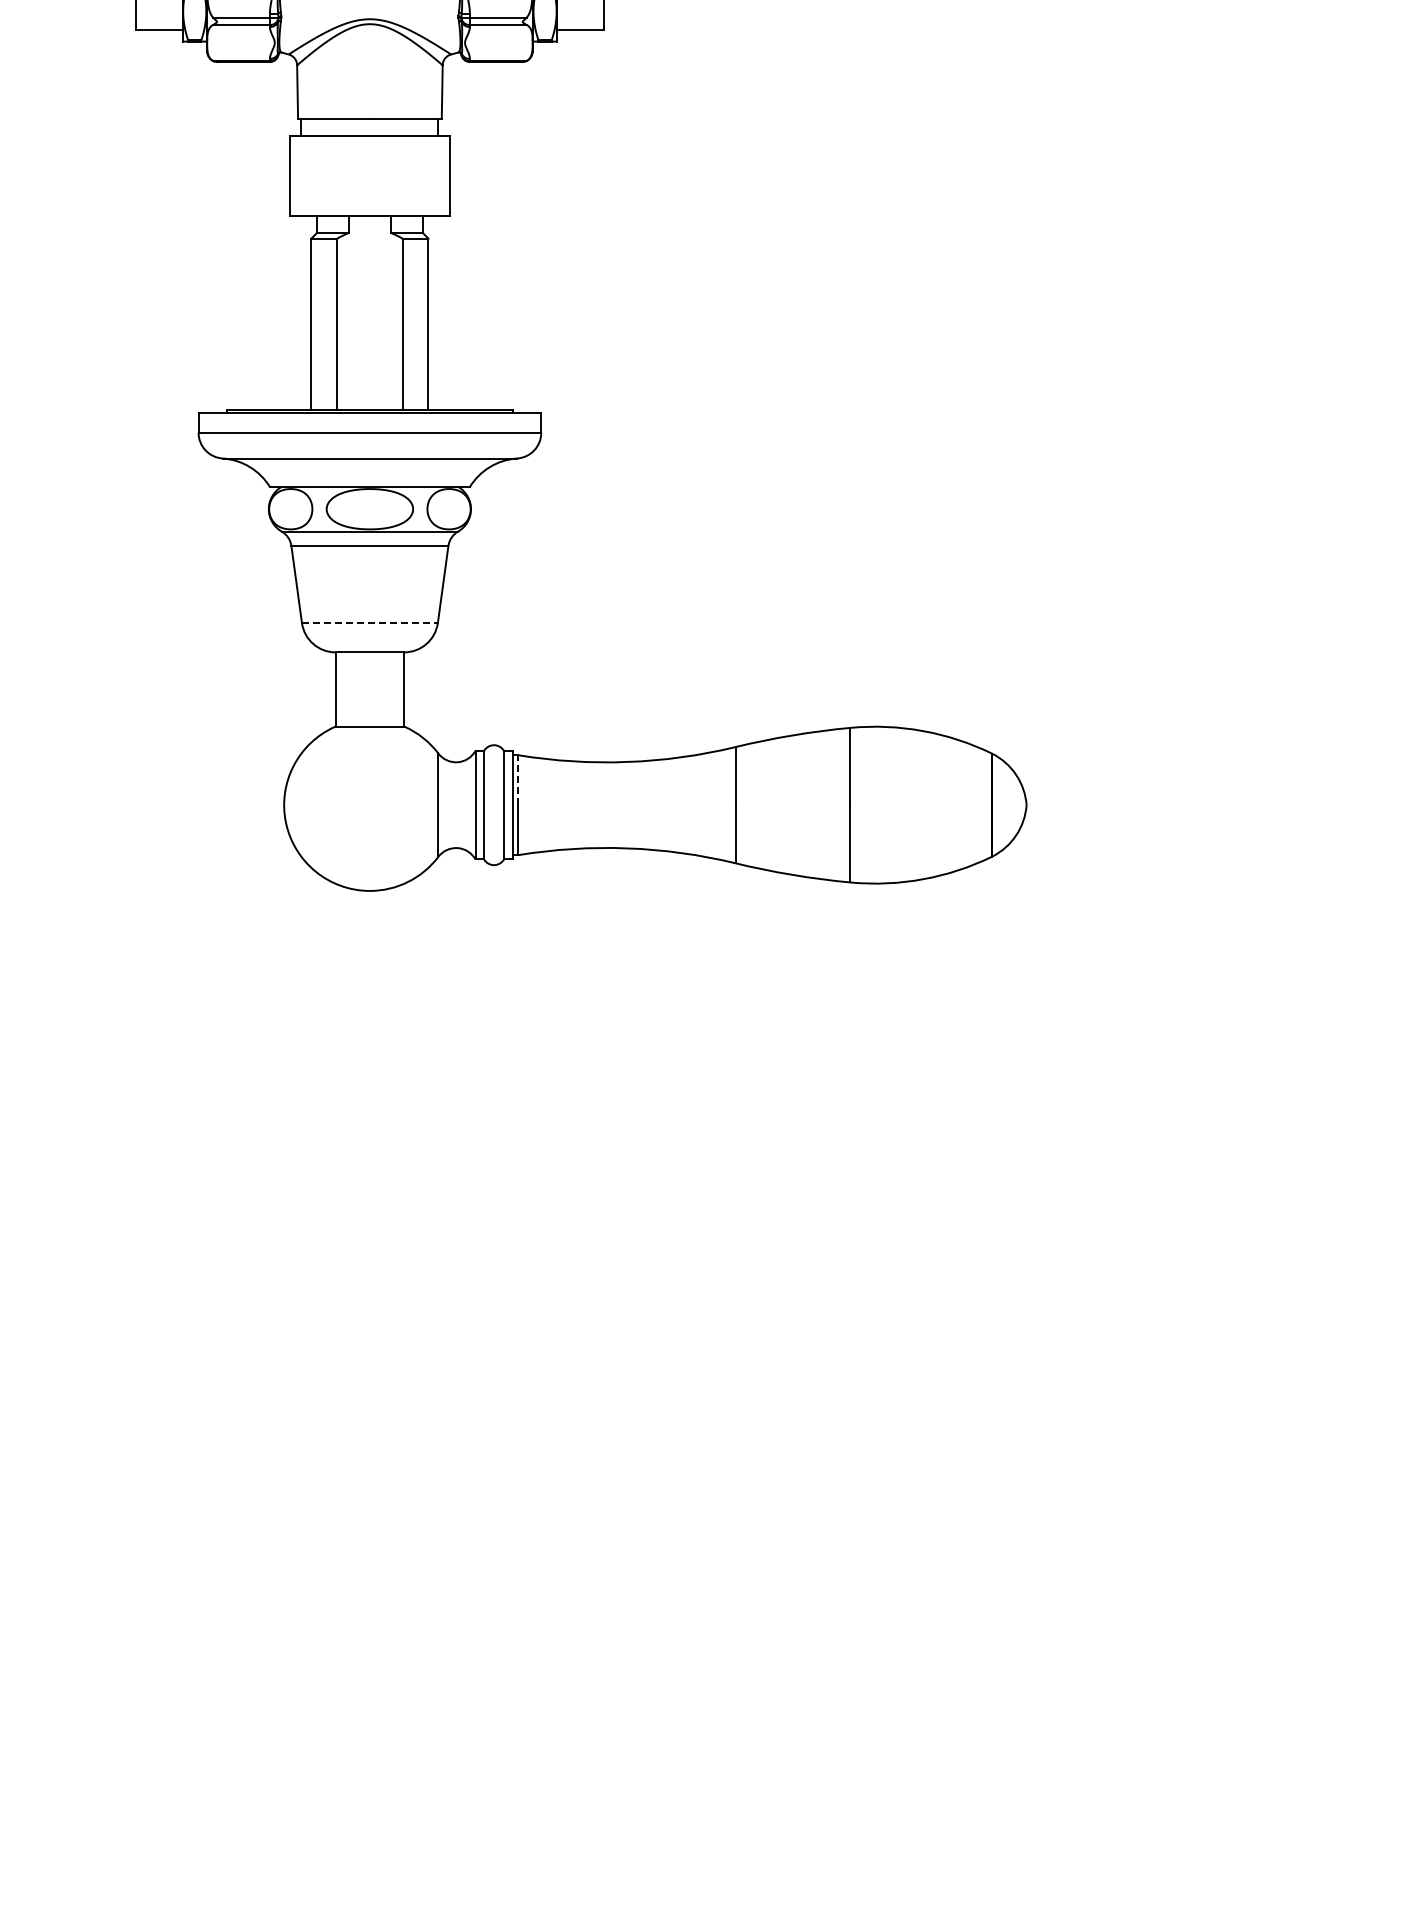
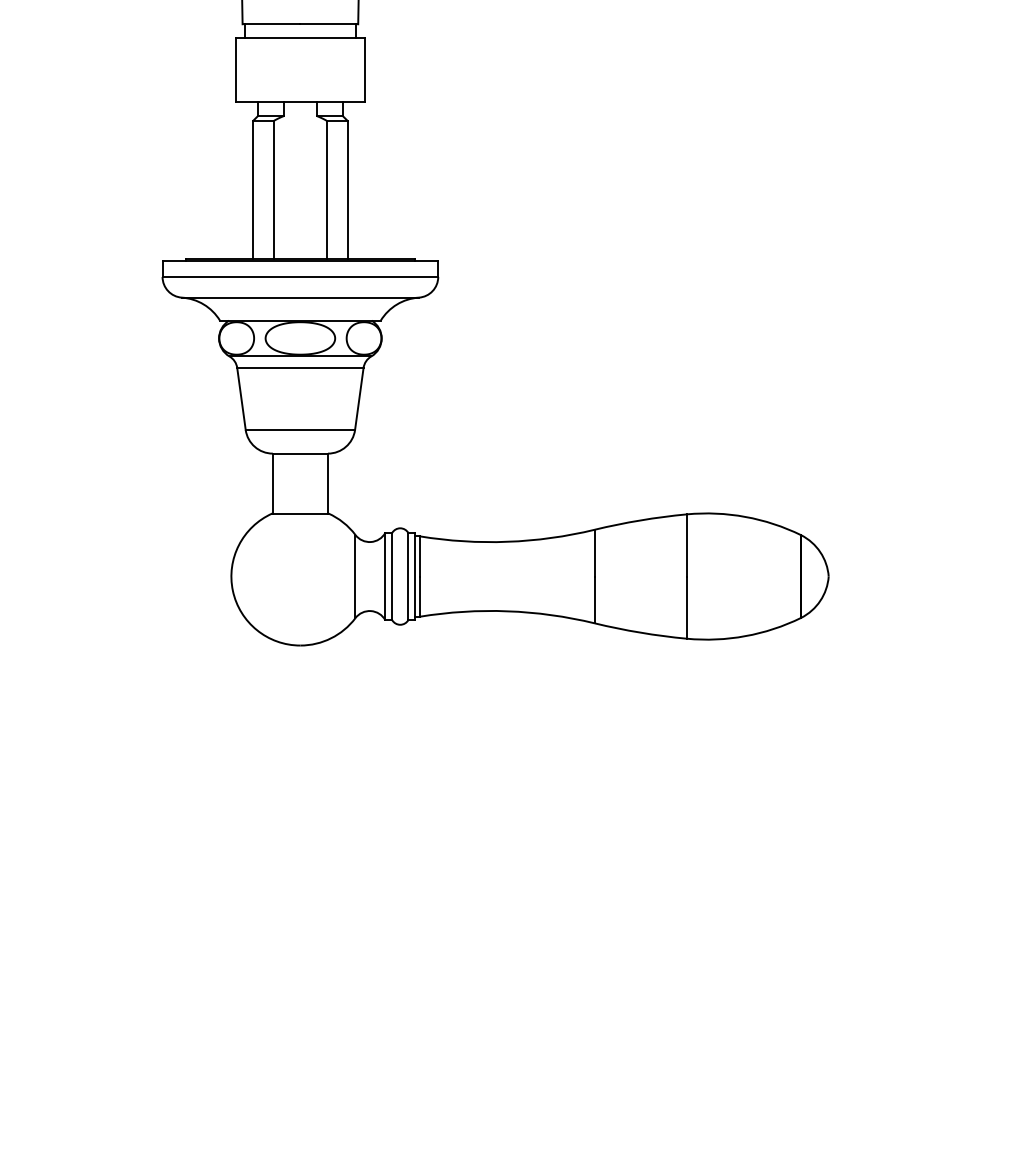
line: (369, 622) -> (300, 429), dashed -> solid
line: (518, 780) -> (419, 556), dashed -> solid

